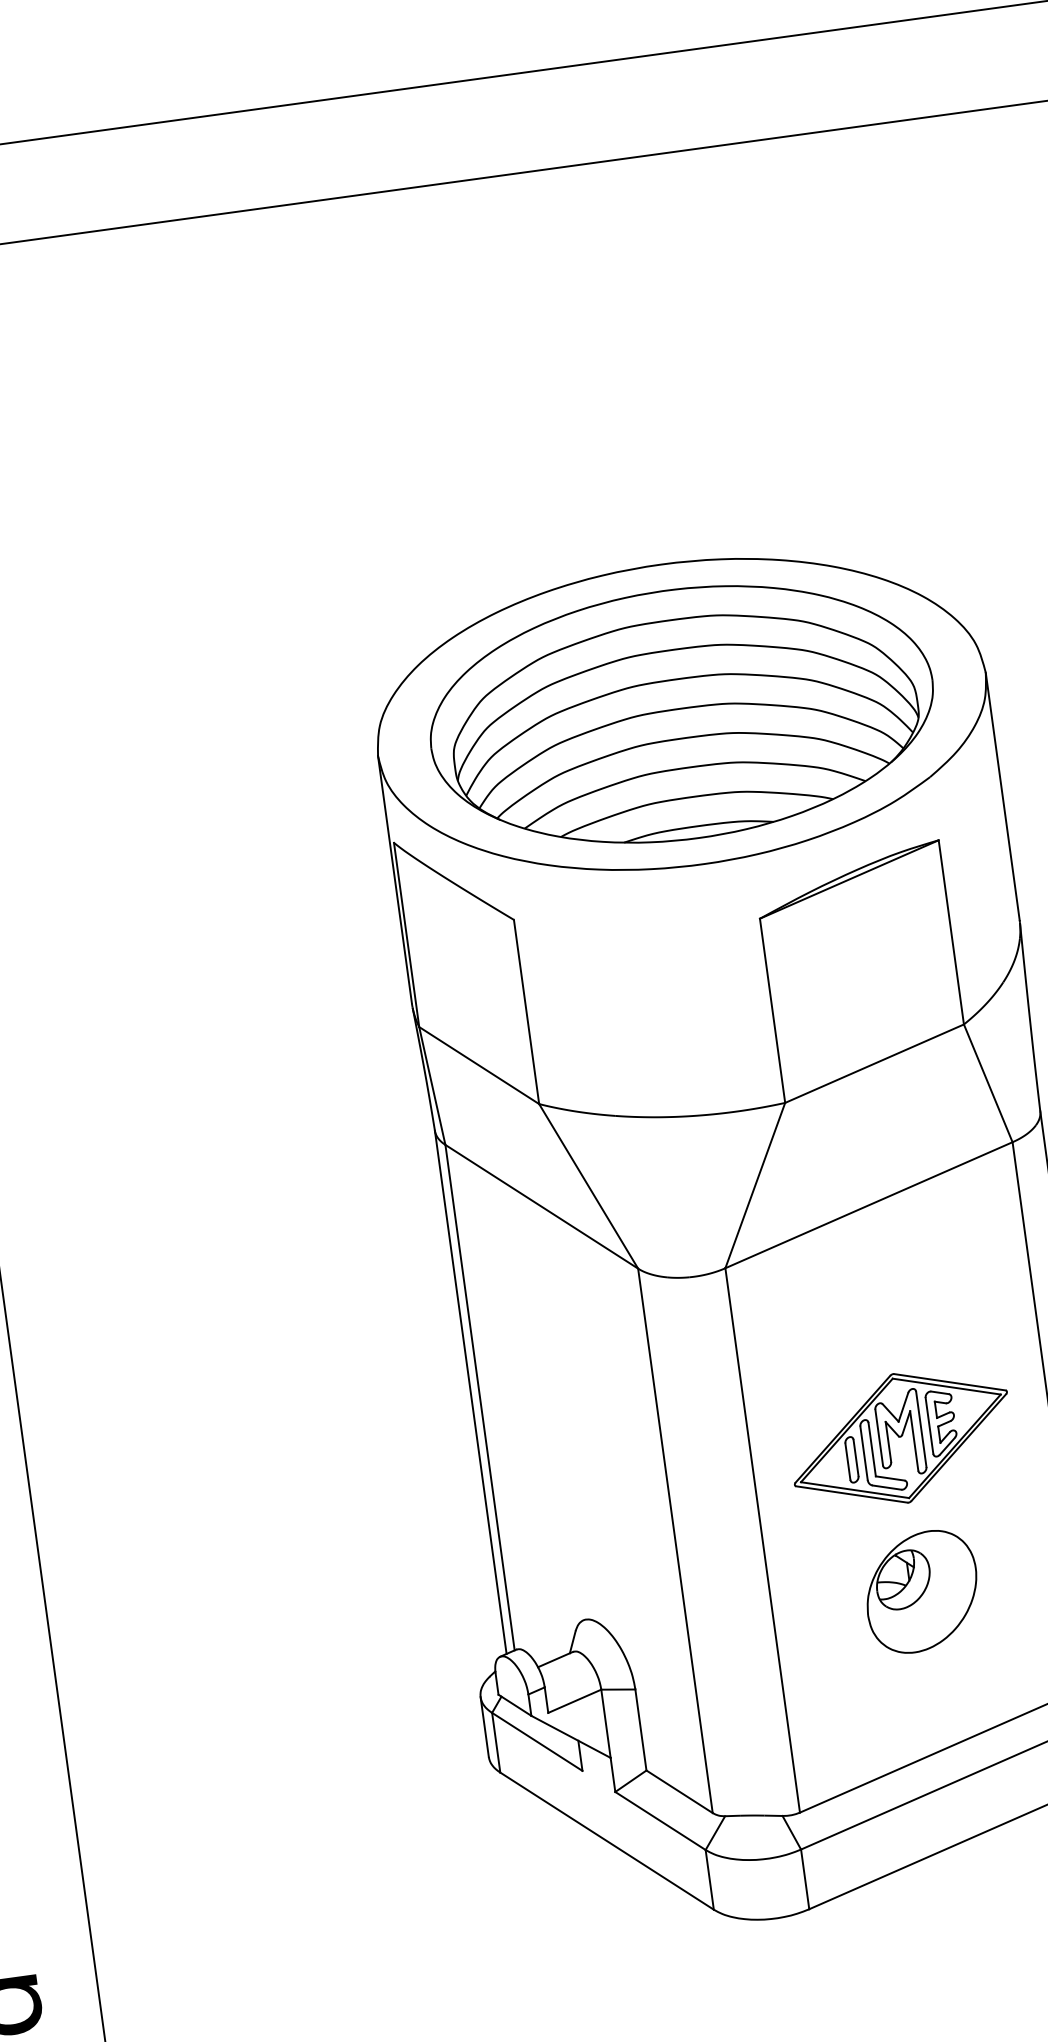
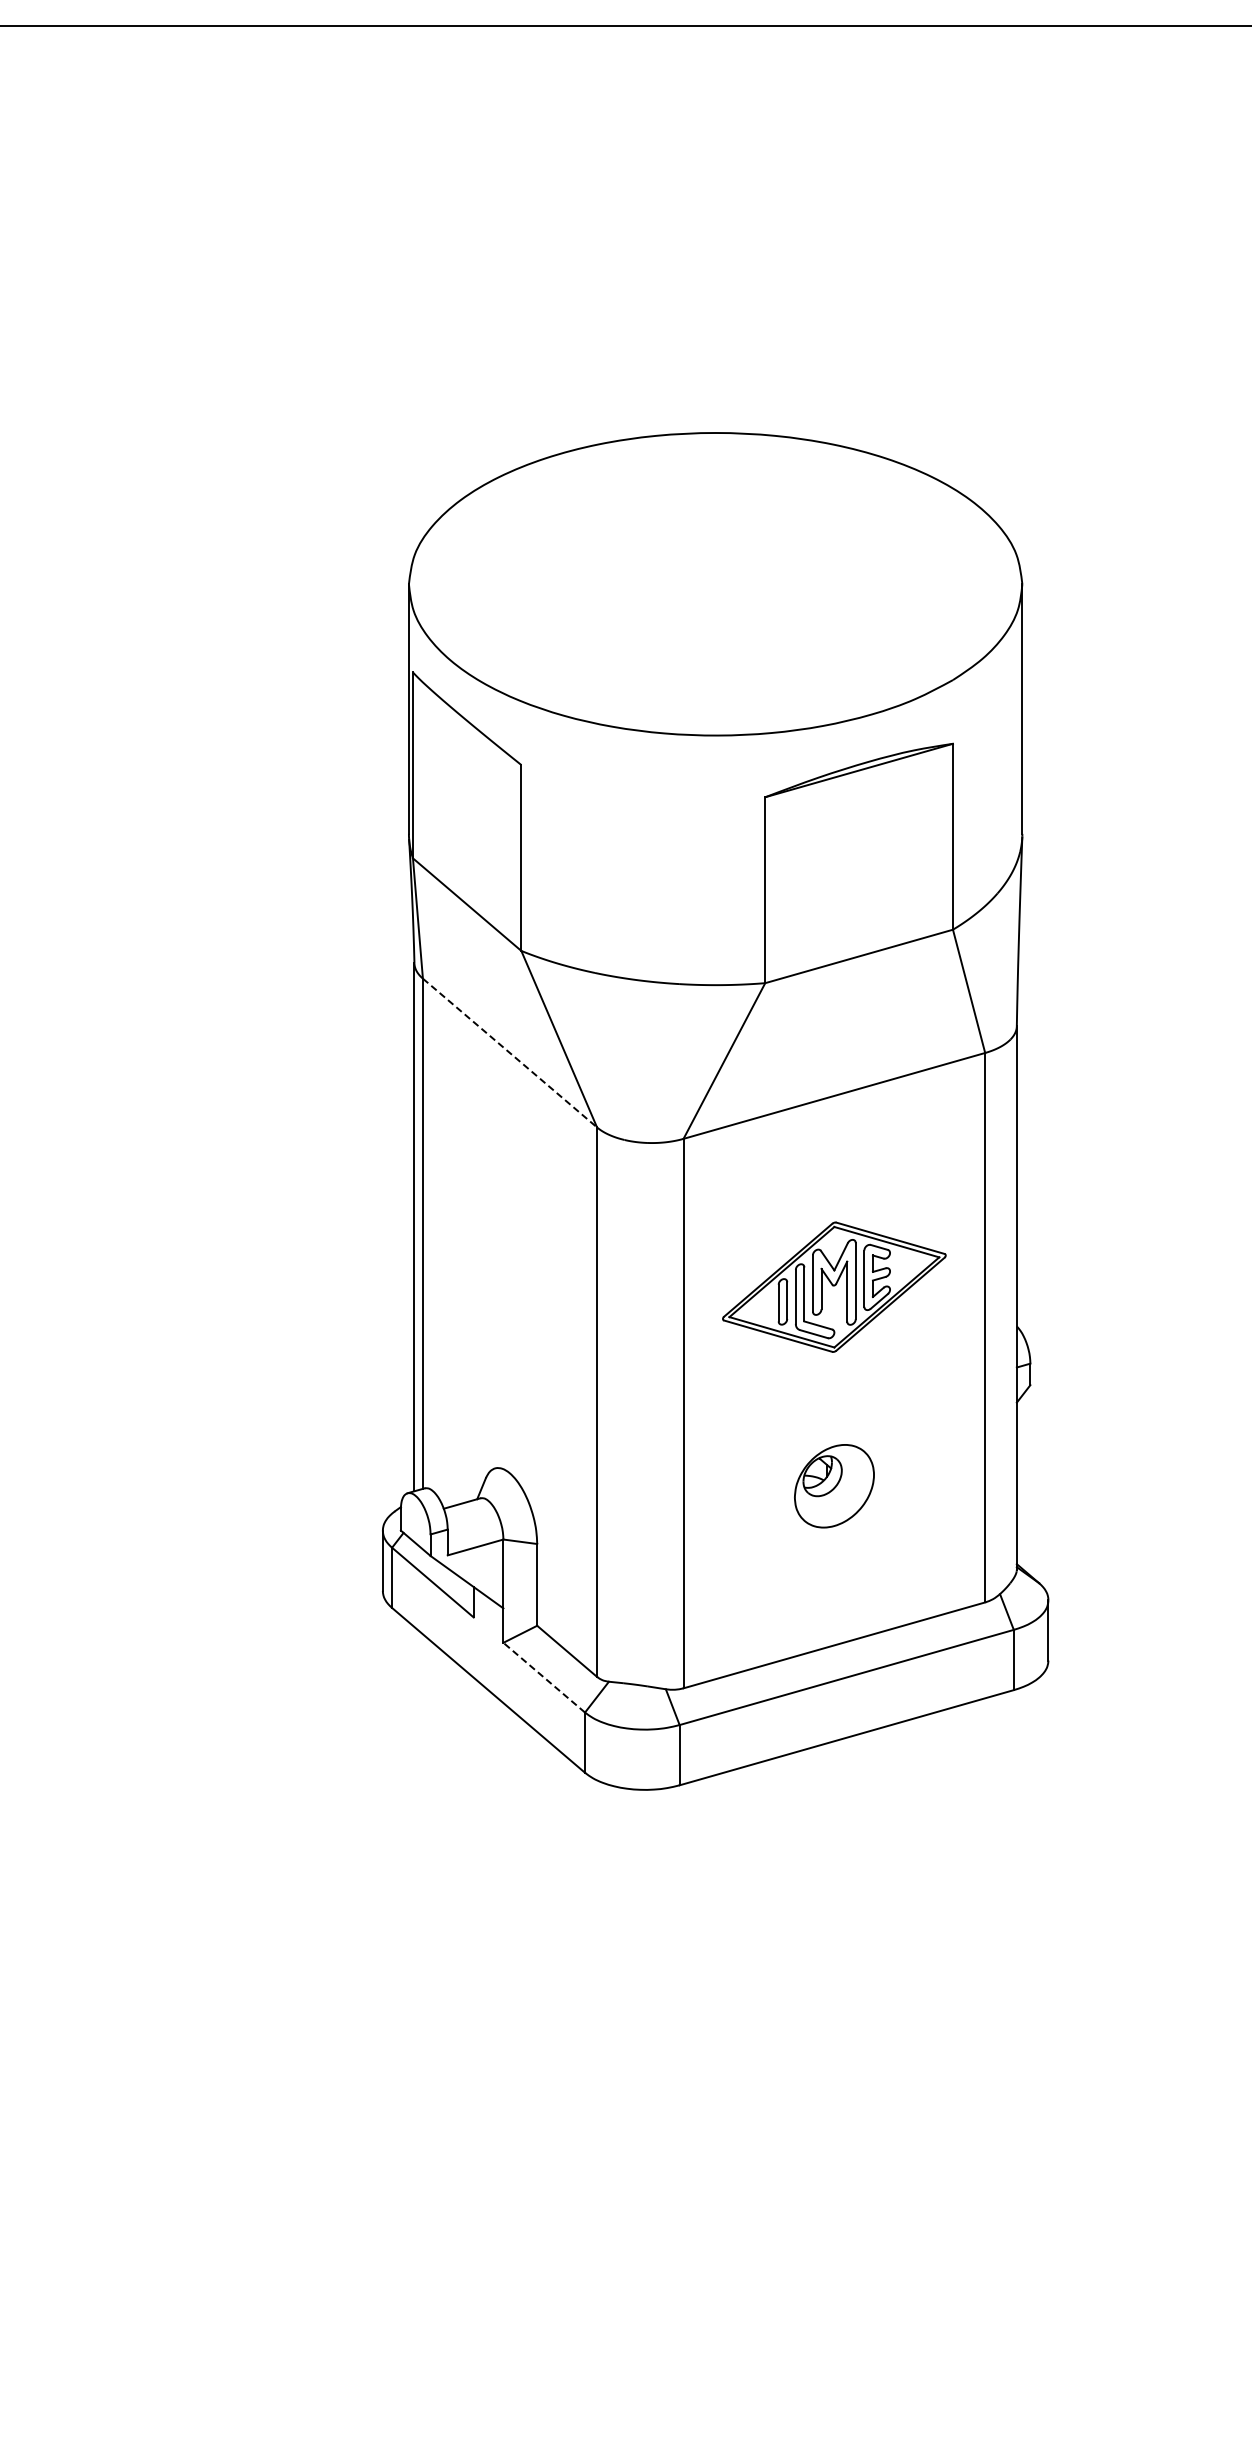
part: (681, 713) -> (715, 583), removed
line: (542, 1207) -> (510, 1053), solid -> dashed
part: (900, 1437) -> (834, 1286), moved
part: (922, 1592) -> (834, 1486), size x0.7
line: (660, 1820) -> (544, 1677), solid -> dashed

